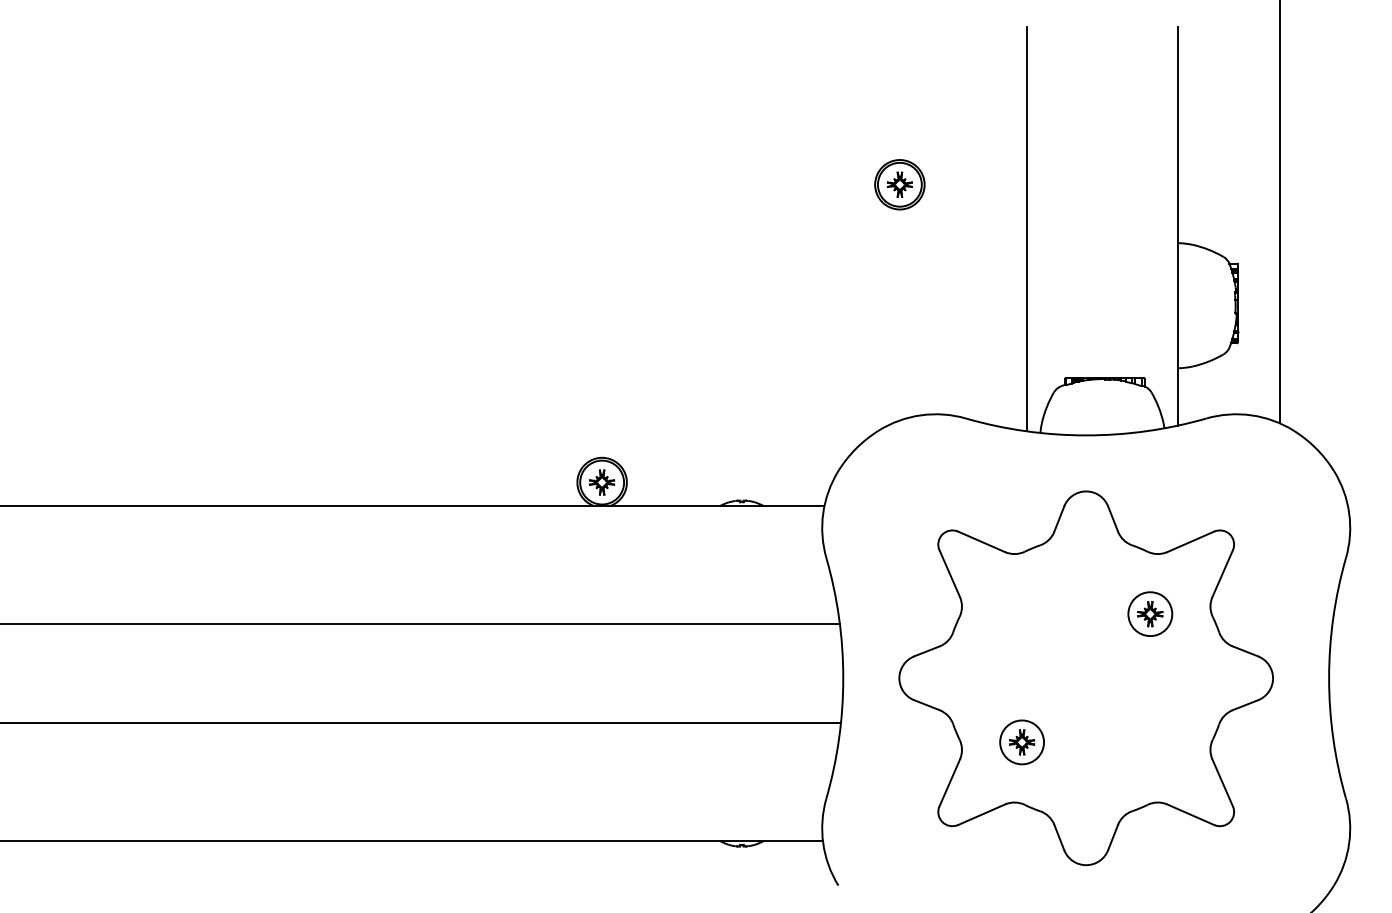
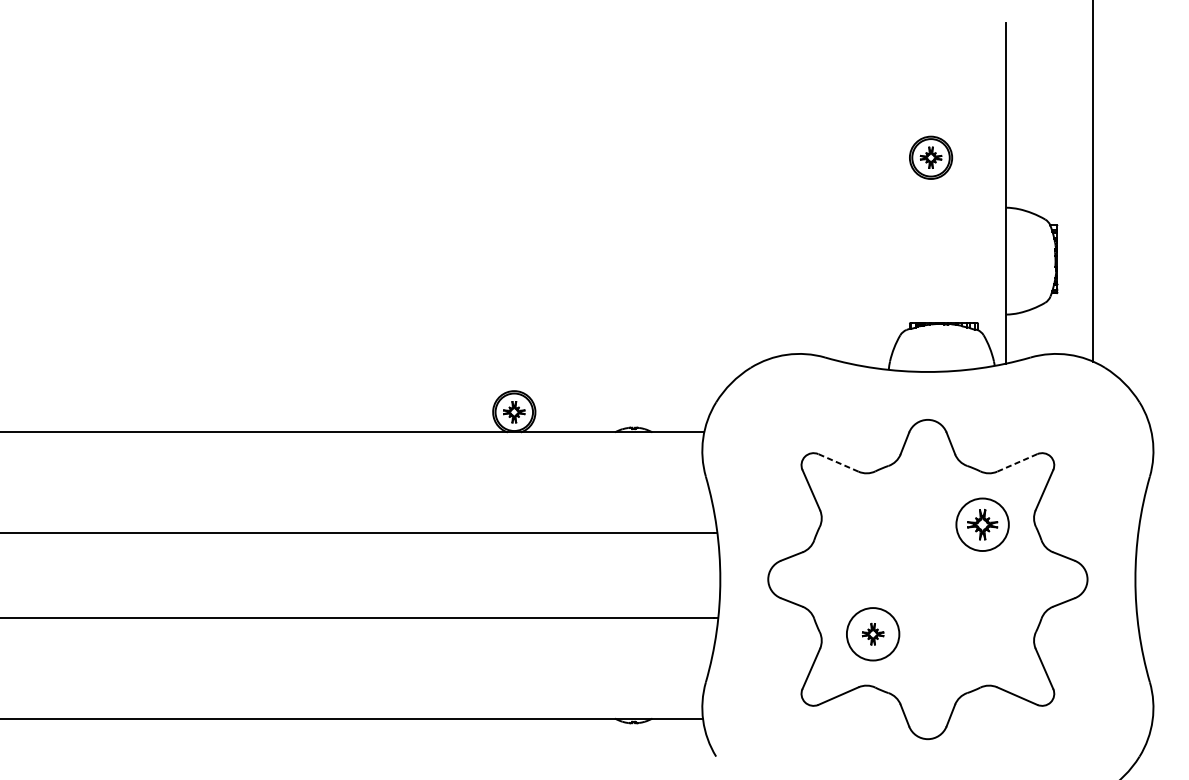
part: (899, 184) -> (930, 157), moved
line: (1027, 229) -> (877, 196), removed
line: (981, 541) -> (838, 462), solid -> dashed
line: (1190, 541) -> (1017, 462), solid -> dashed
part: (1150, 613) -> (982, 524), size x1.4
circle: (1022, 742) -> (873, 634), size x1.4

